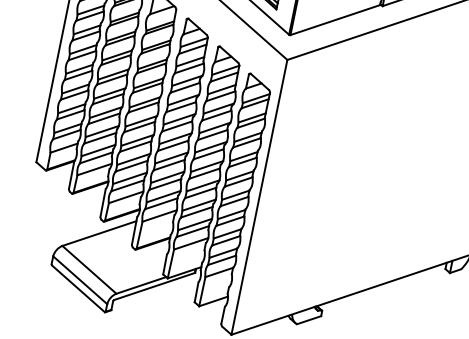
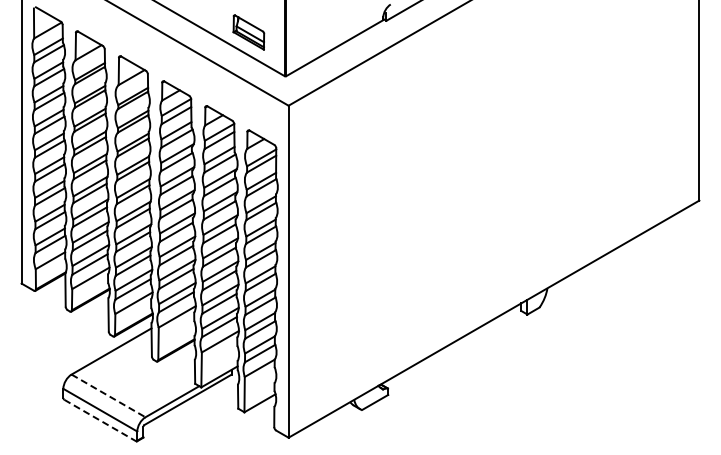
line: (89, 269) -> (108, 395), solid -> dashed
line: (78, 288) -> (100, 420), solid -> dashed

